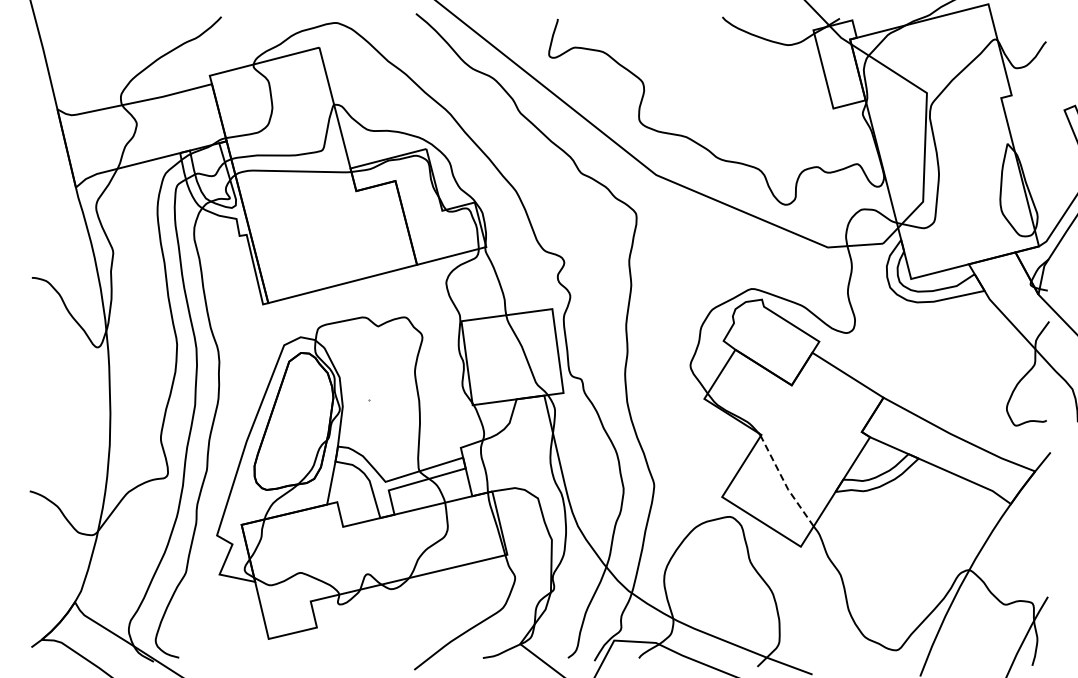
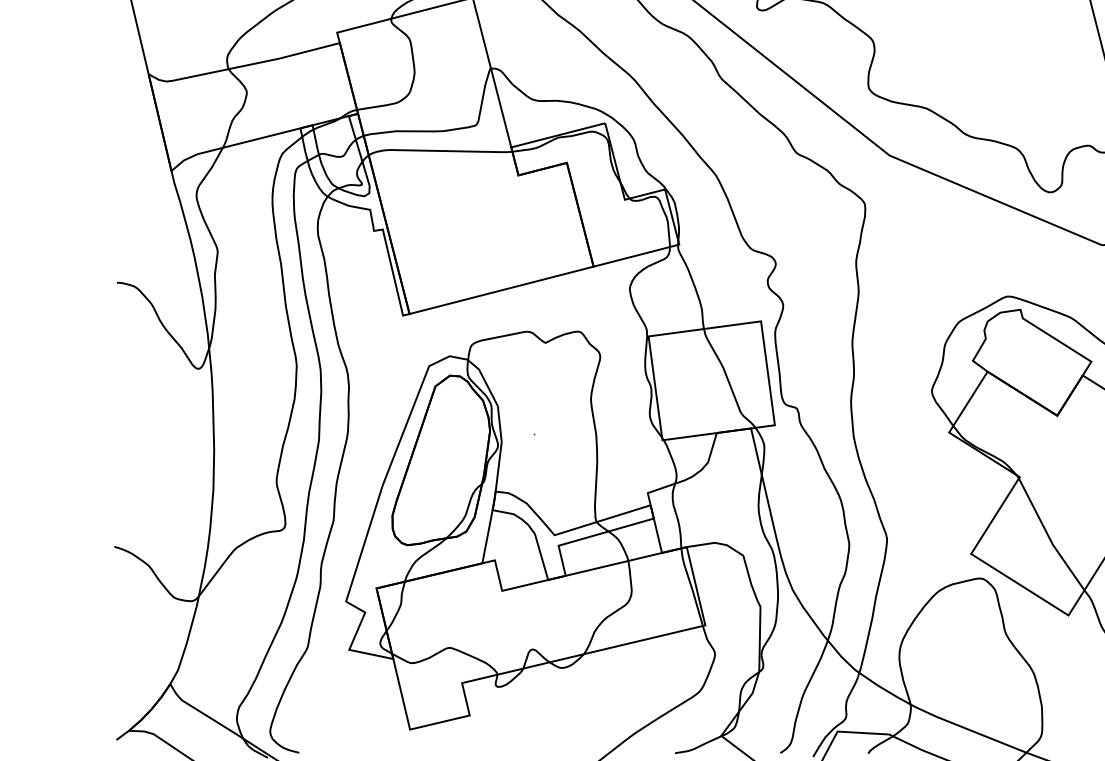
line: (784, 482) -> (1048, 535), dashed -> solid

